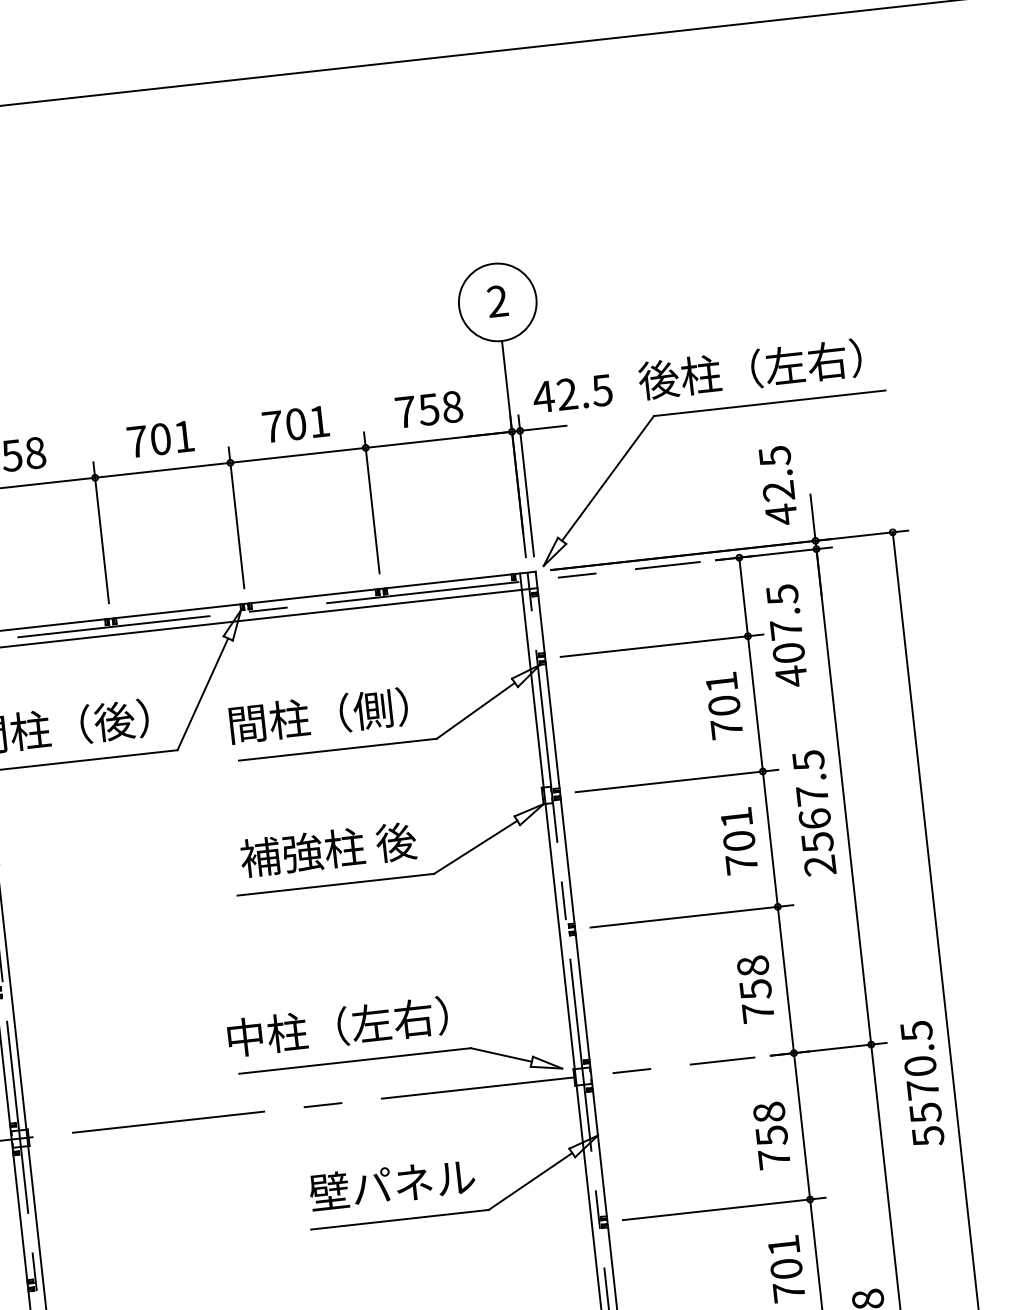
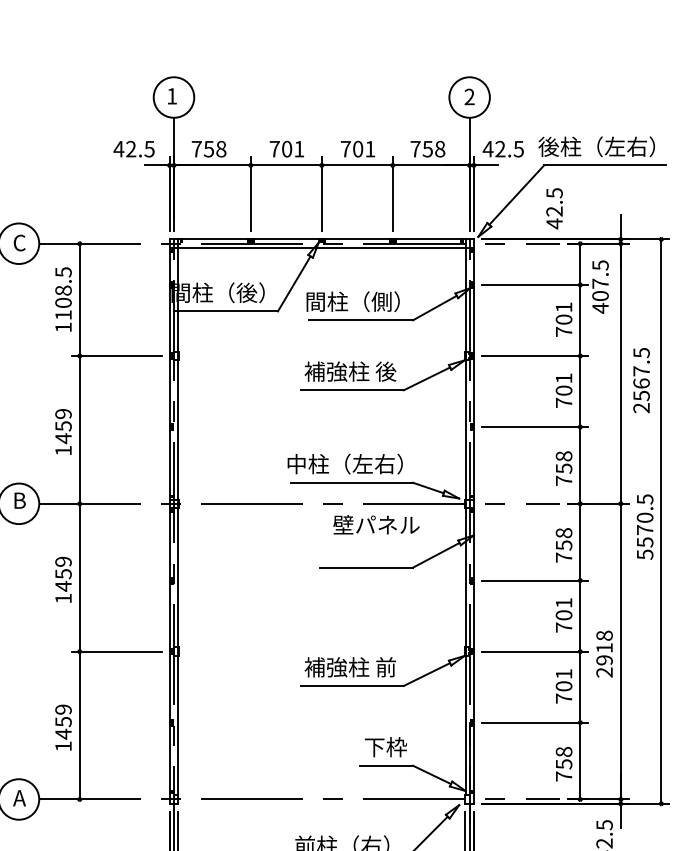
text: (777, 485) -> (554, 208), moved
text: (814, 813) -> (641, 380), moved
text: (392, 1183) -> (376, 524), moved

